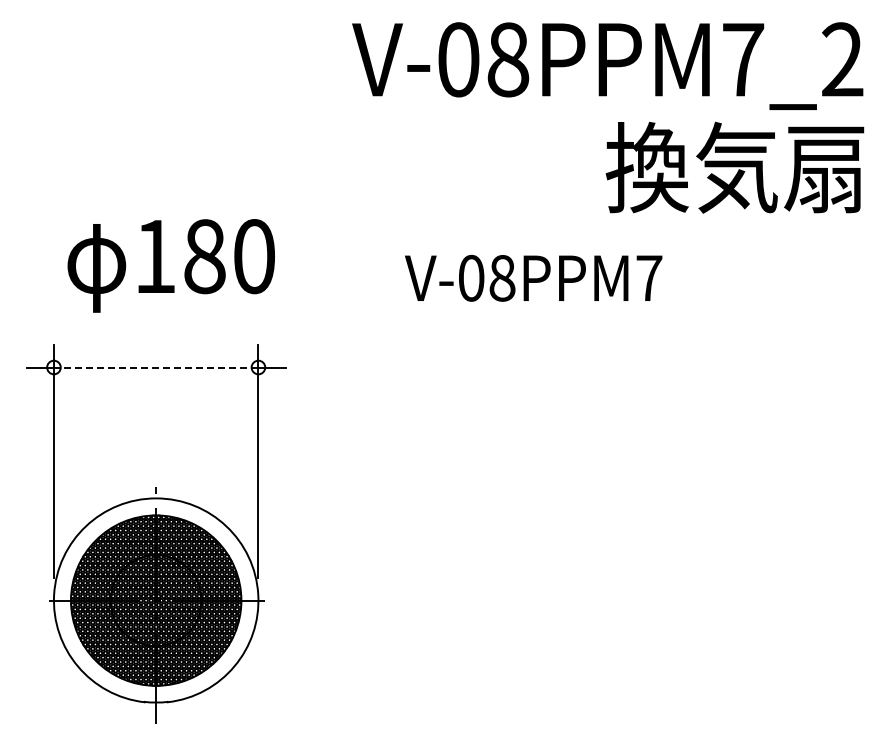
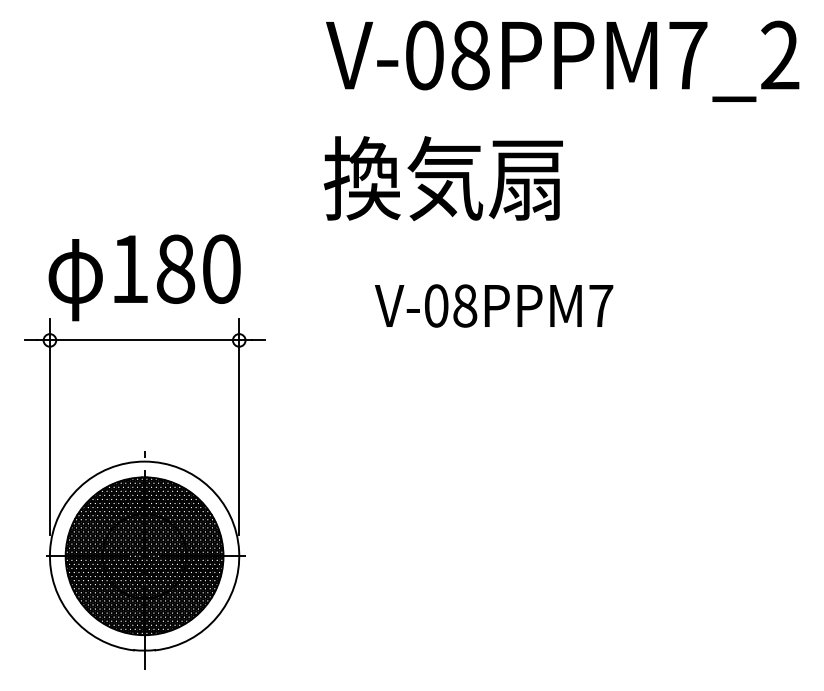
text: (734, 167) -> (443, 178), moved
text: (170, 265) -> (143, 277), moved
text: (533, 277) -> (493, 305), moved
line: (155, 367) -> (143, 340), dashed -> solid

